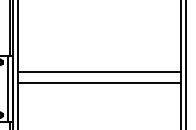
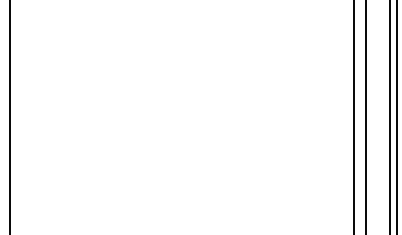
line: (99, 71) -> (182, 89), removed
line: (99, 82) -> (182, 113), removed

